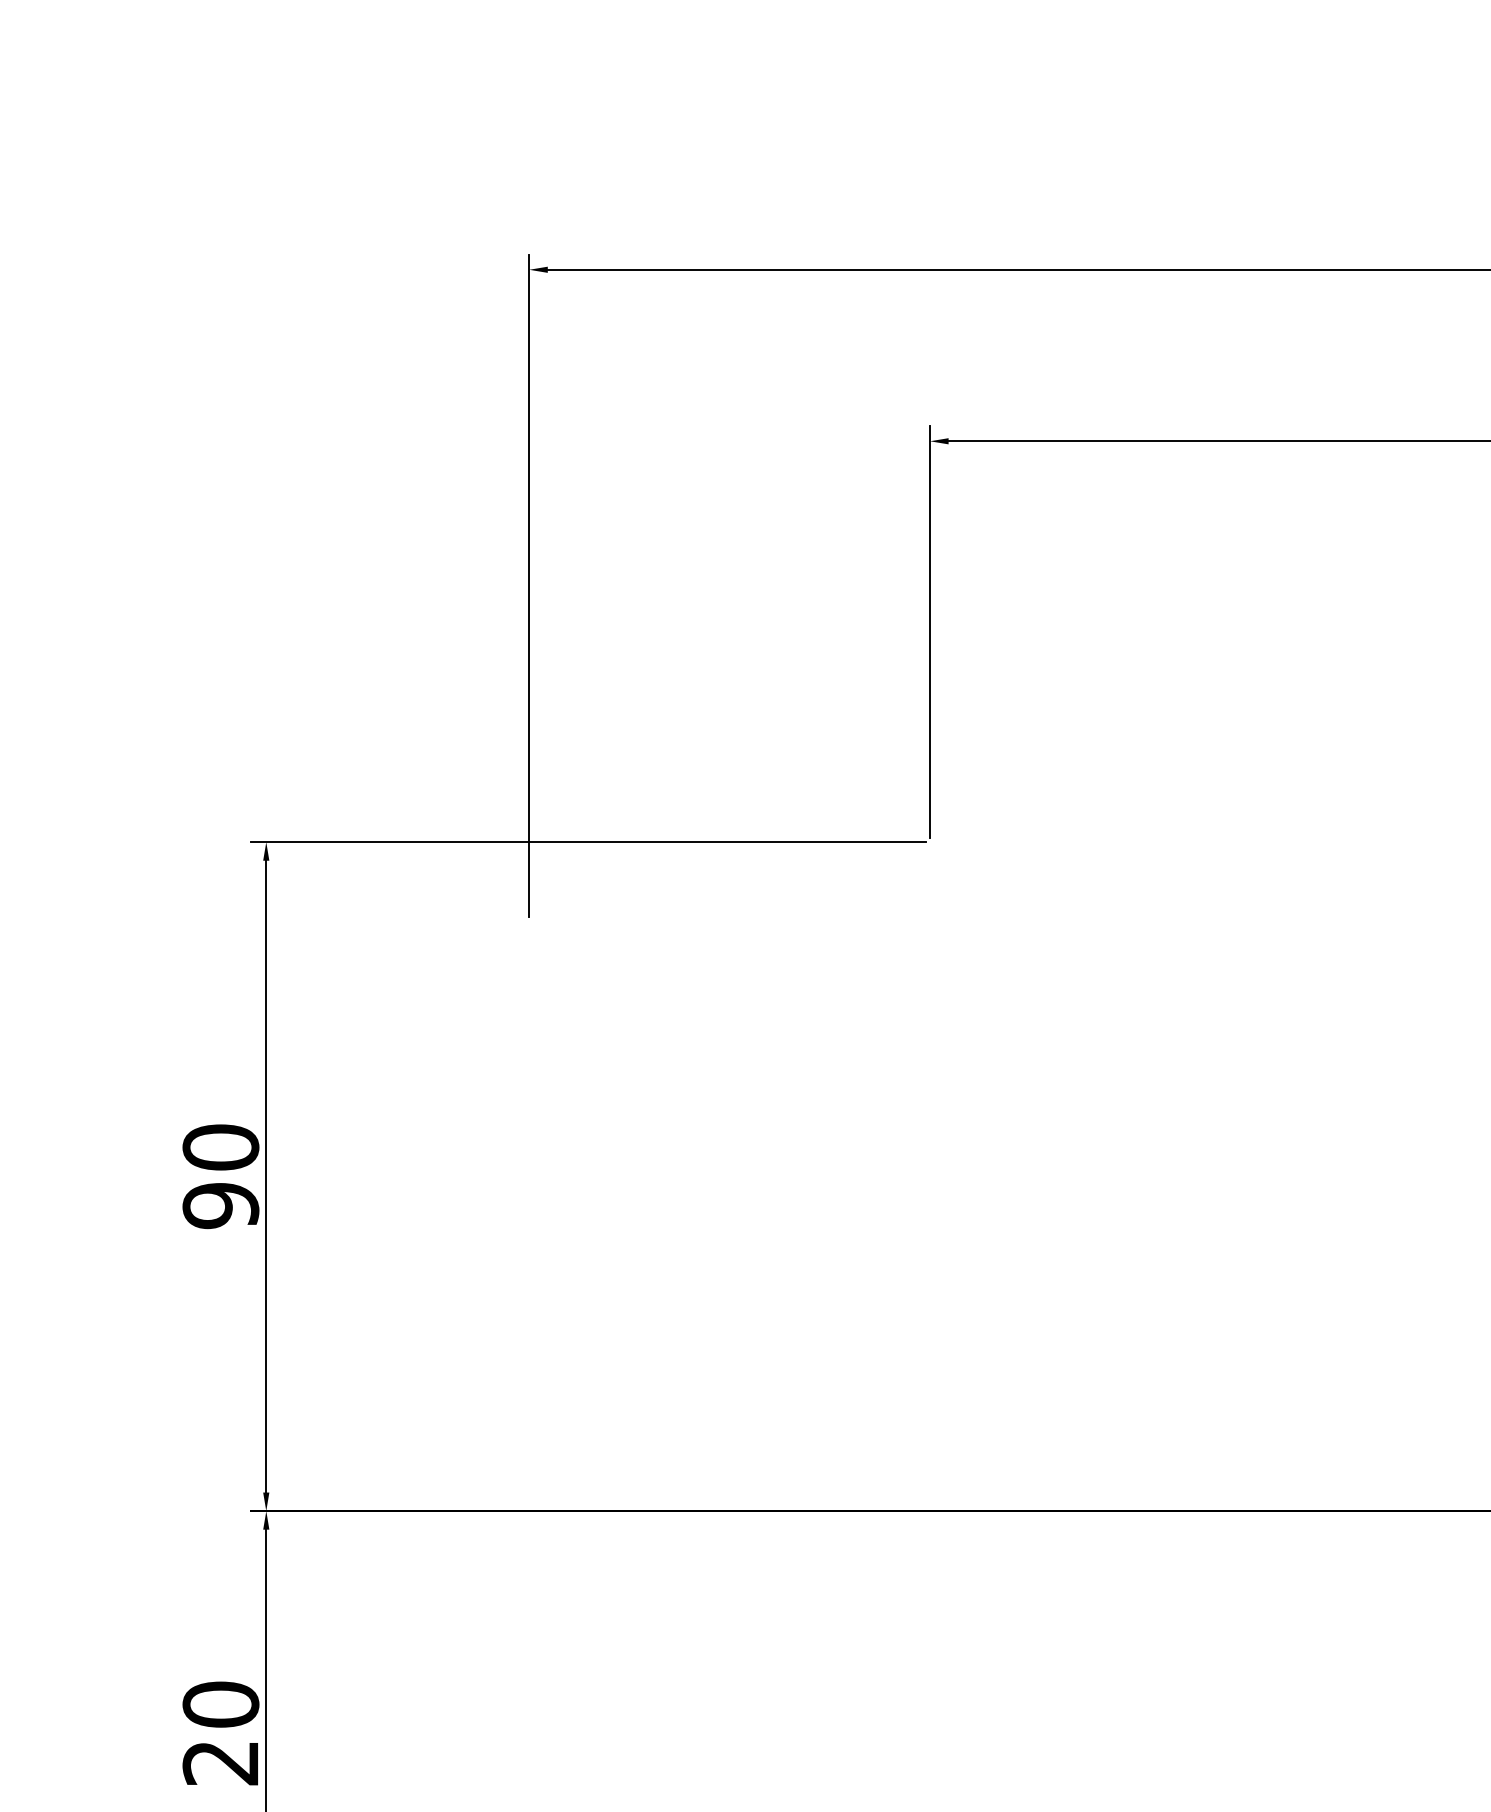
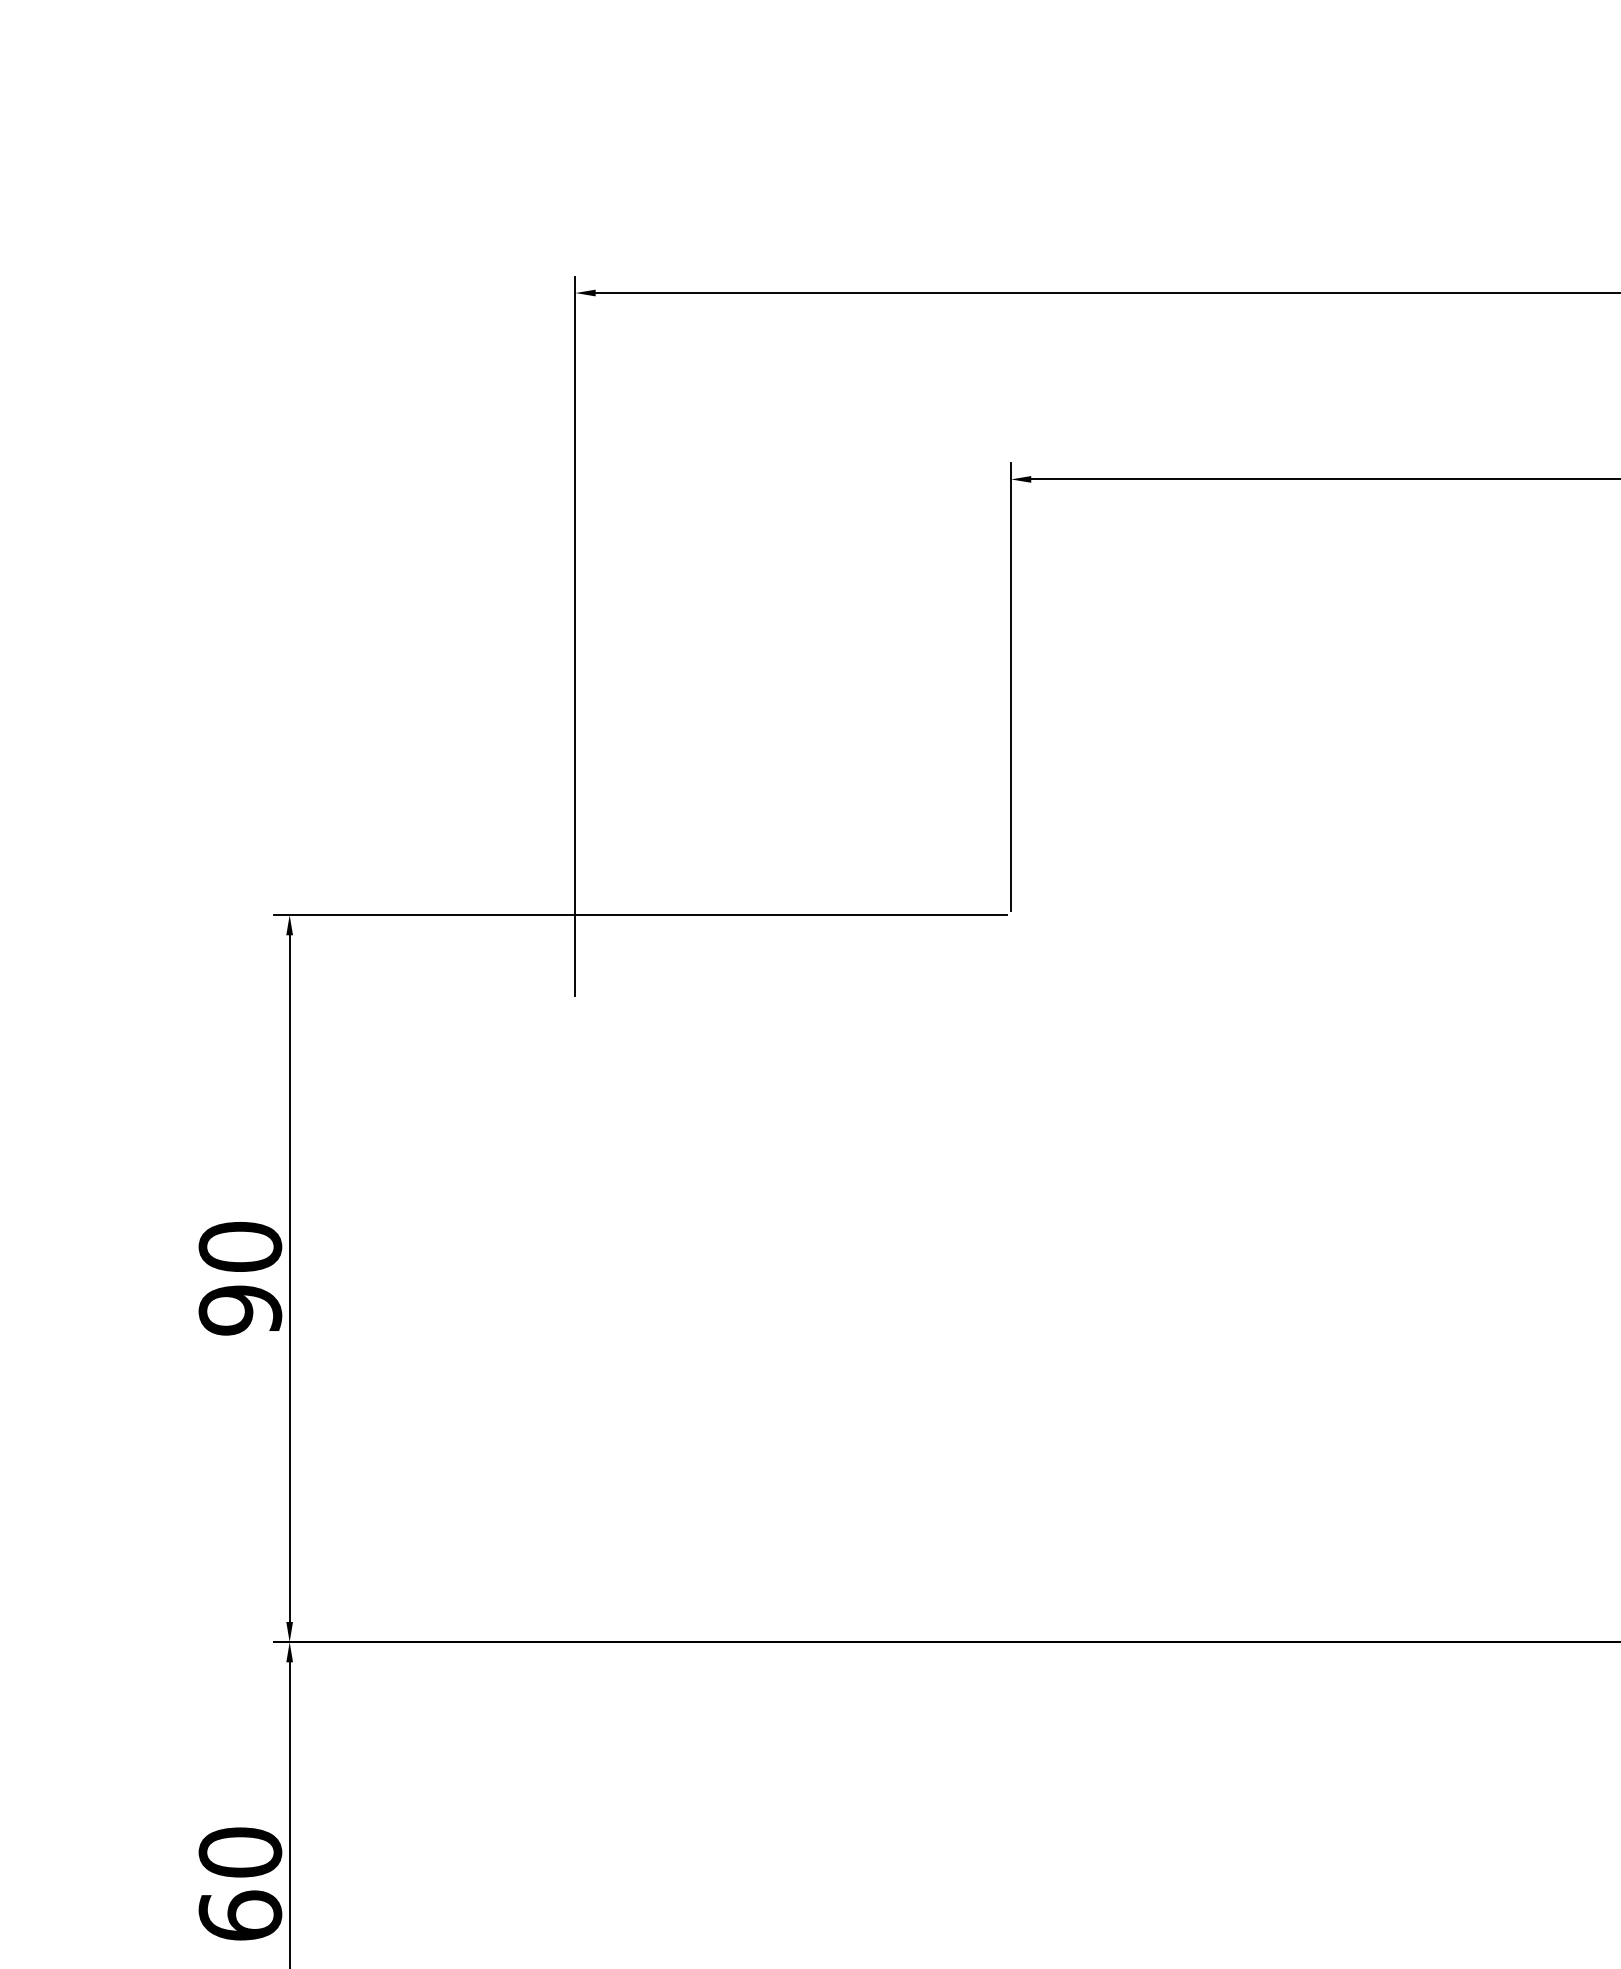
text: (221, 1762) -> (240, 1915), 20 -> 60

